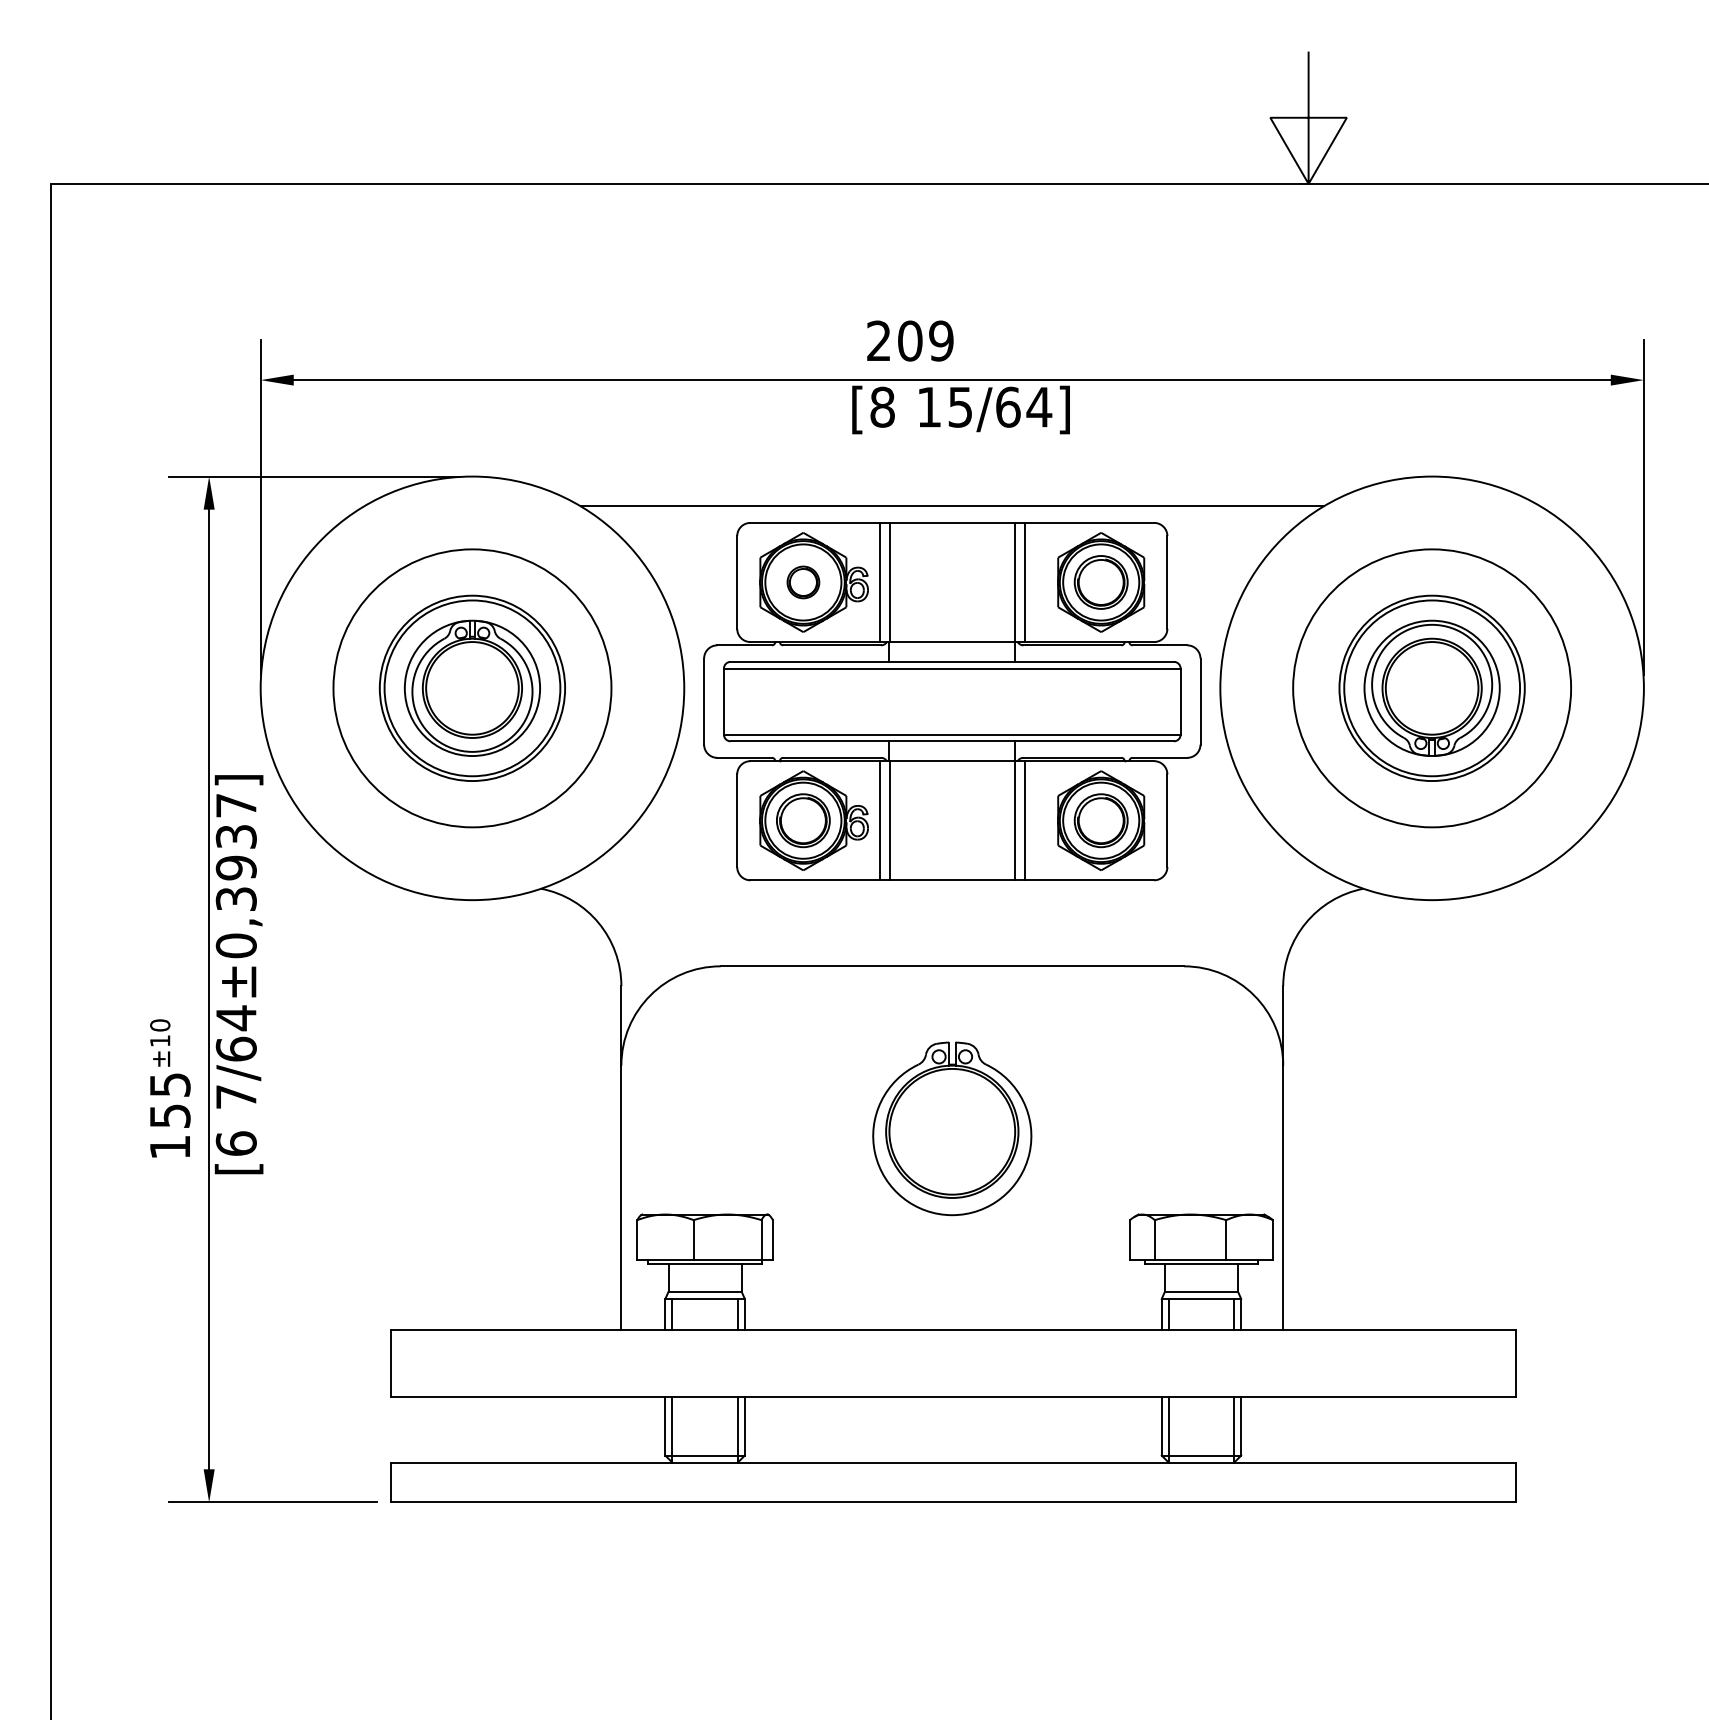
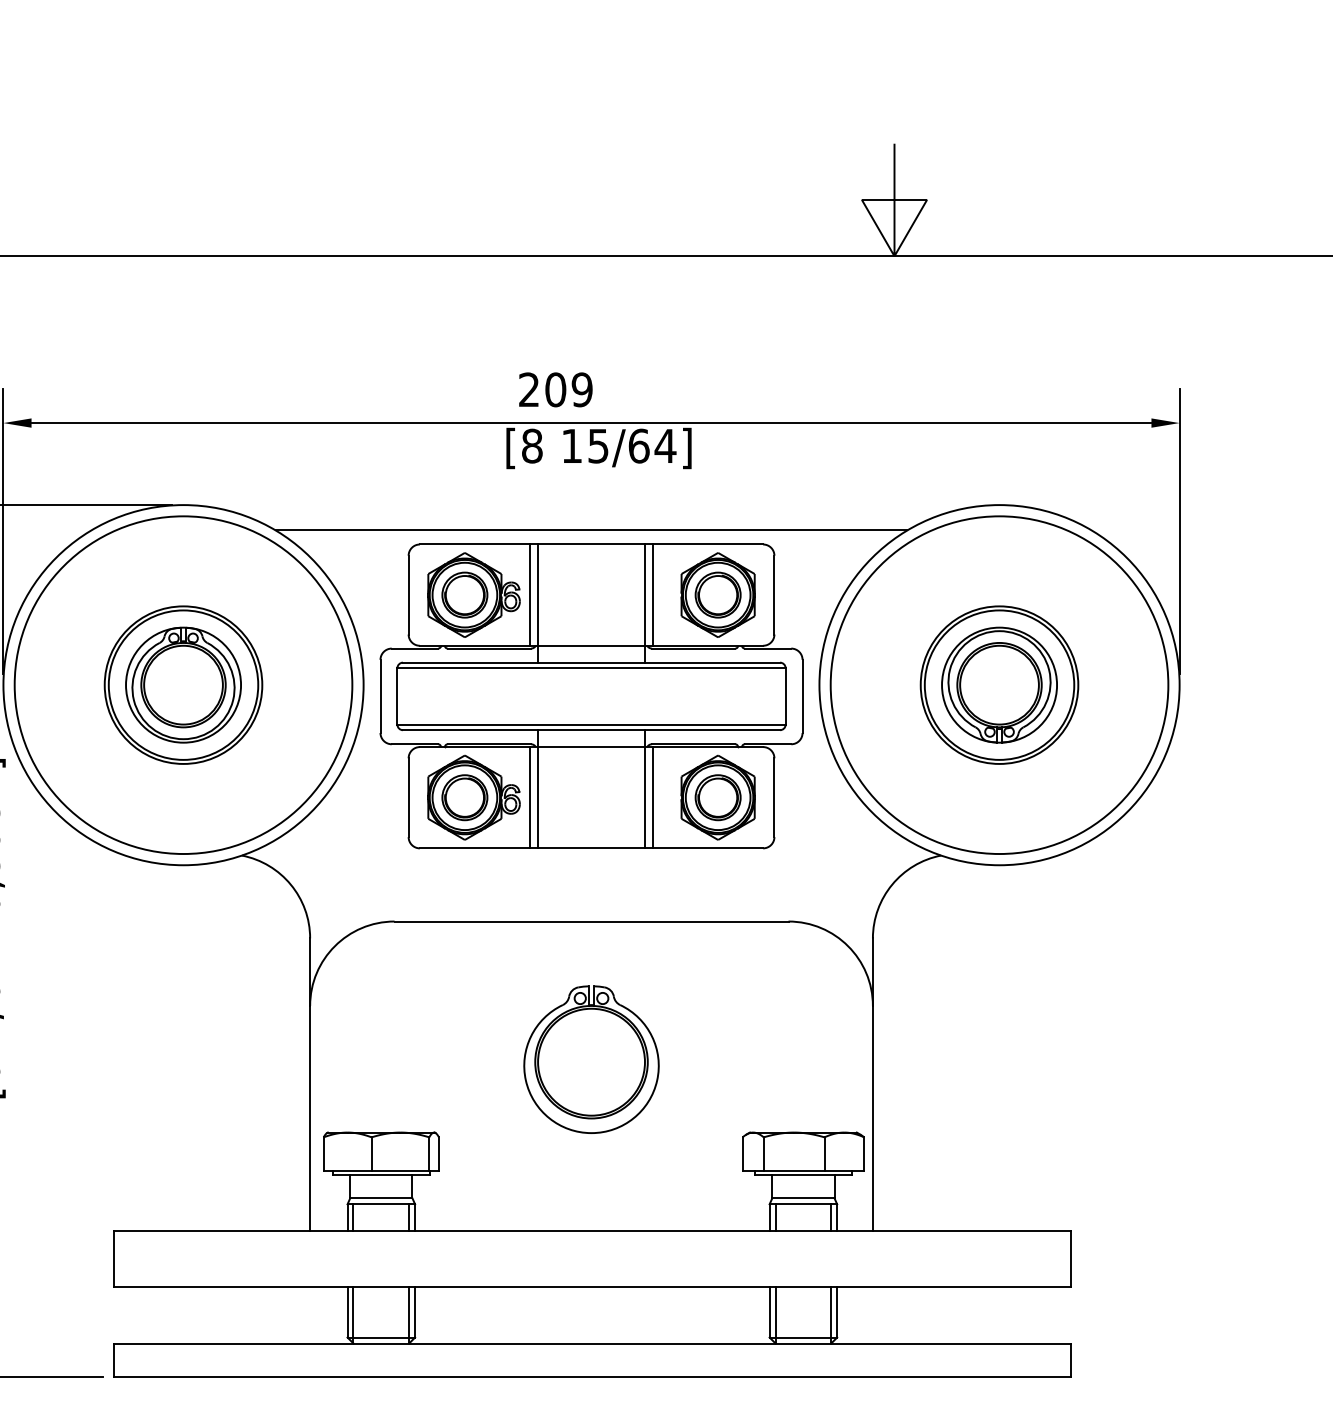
part: (803, 582) -> (465, 595), size x1.67
circle: (472, 687) -> (183, 684), size x1.43
circle: (1431, 687) -> (998, 684), size x1.43

